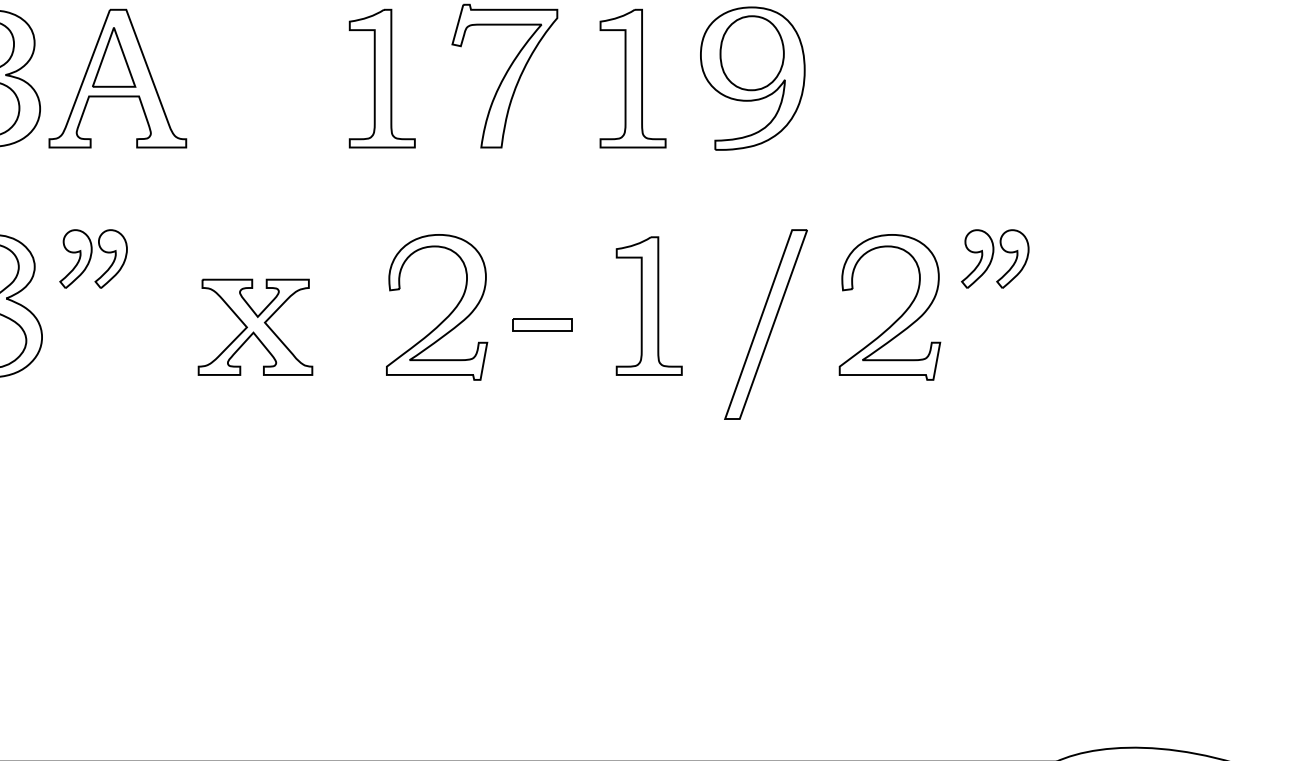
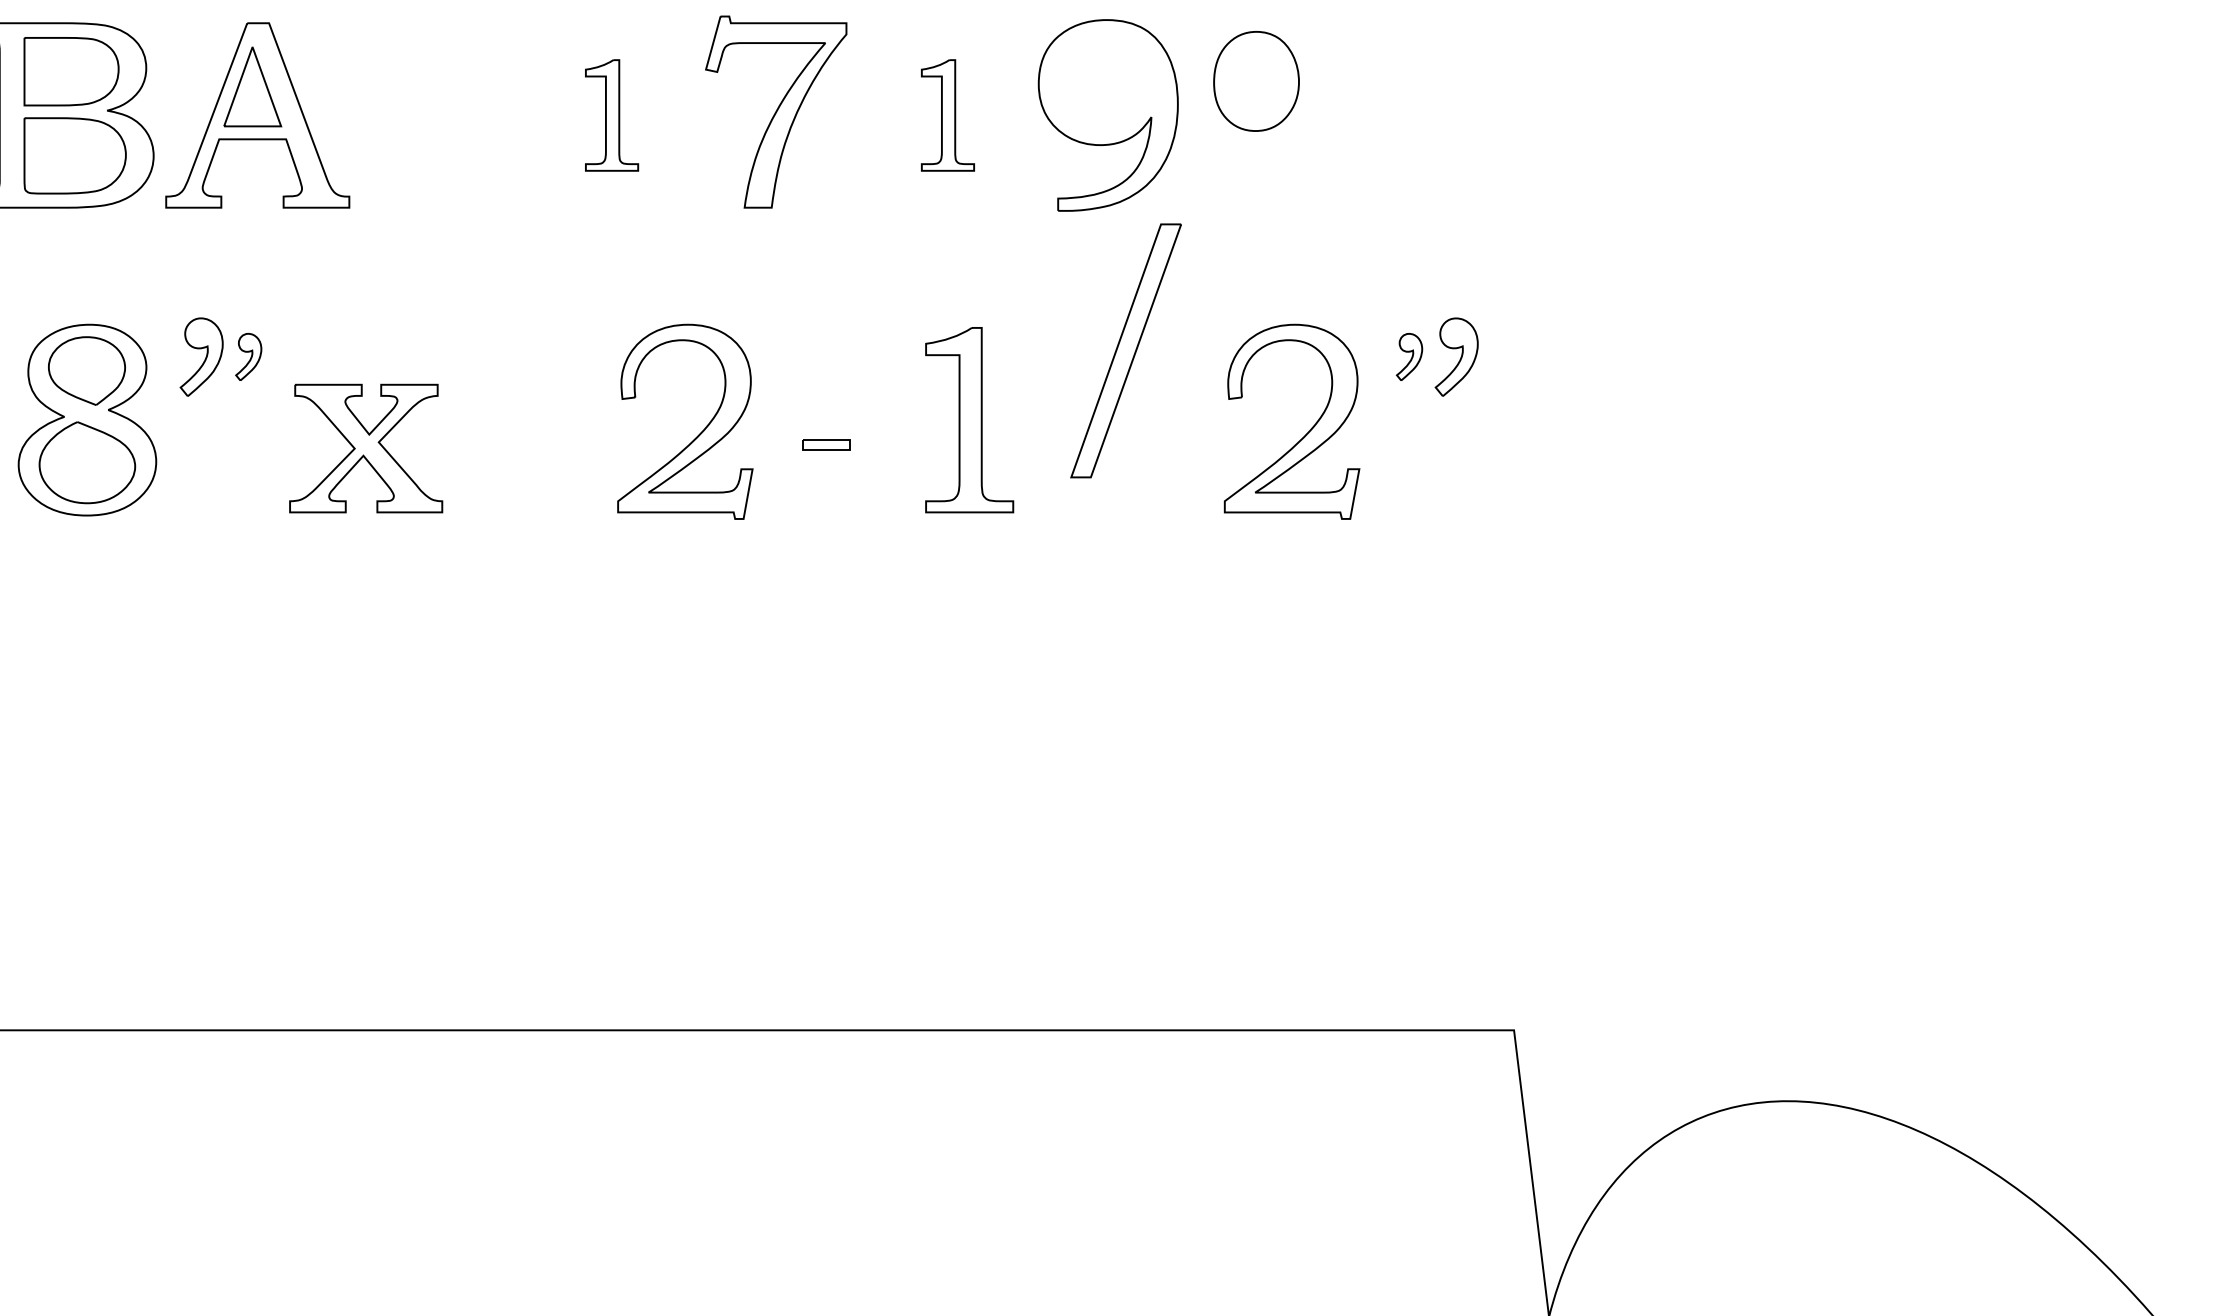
part: (752, 53) -> (1256, 81), moved
part: (381, 78) -> (611, 115), size x0.6
part: (632, 78) -> (947, 115), size x0.6
part: (110, 258) -> (248, 356), size x0.6
part: (977, 258) -> (1409, 356), size x0.6
part: (542, 324) -> (826, 444), size x0.6
part: (765, 324) -> (1125, 350), moved
part: (255, 327) -> (366, 448), moved

